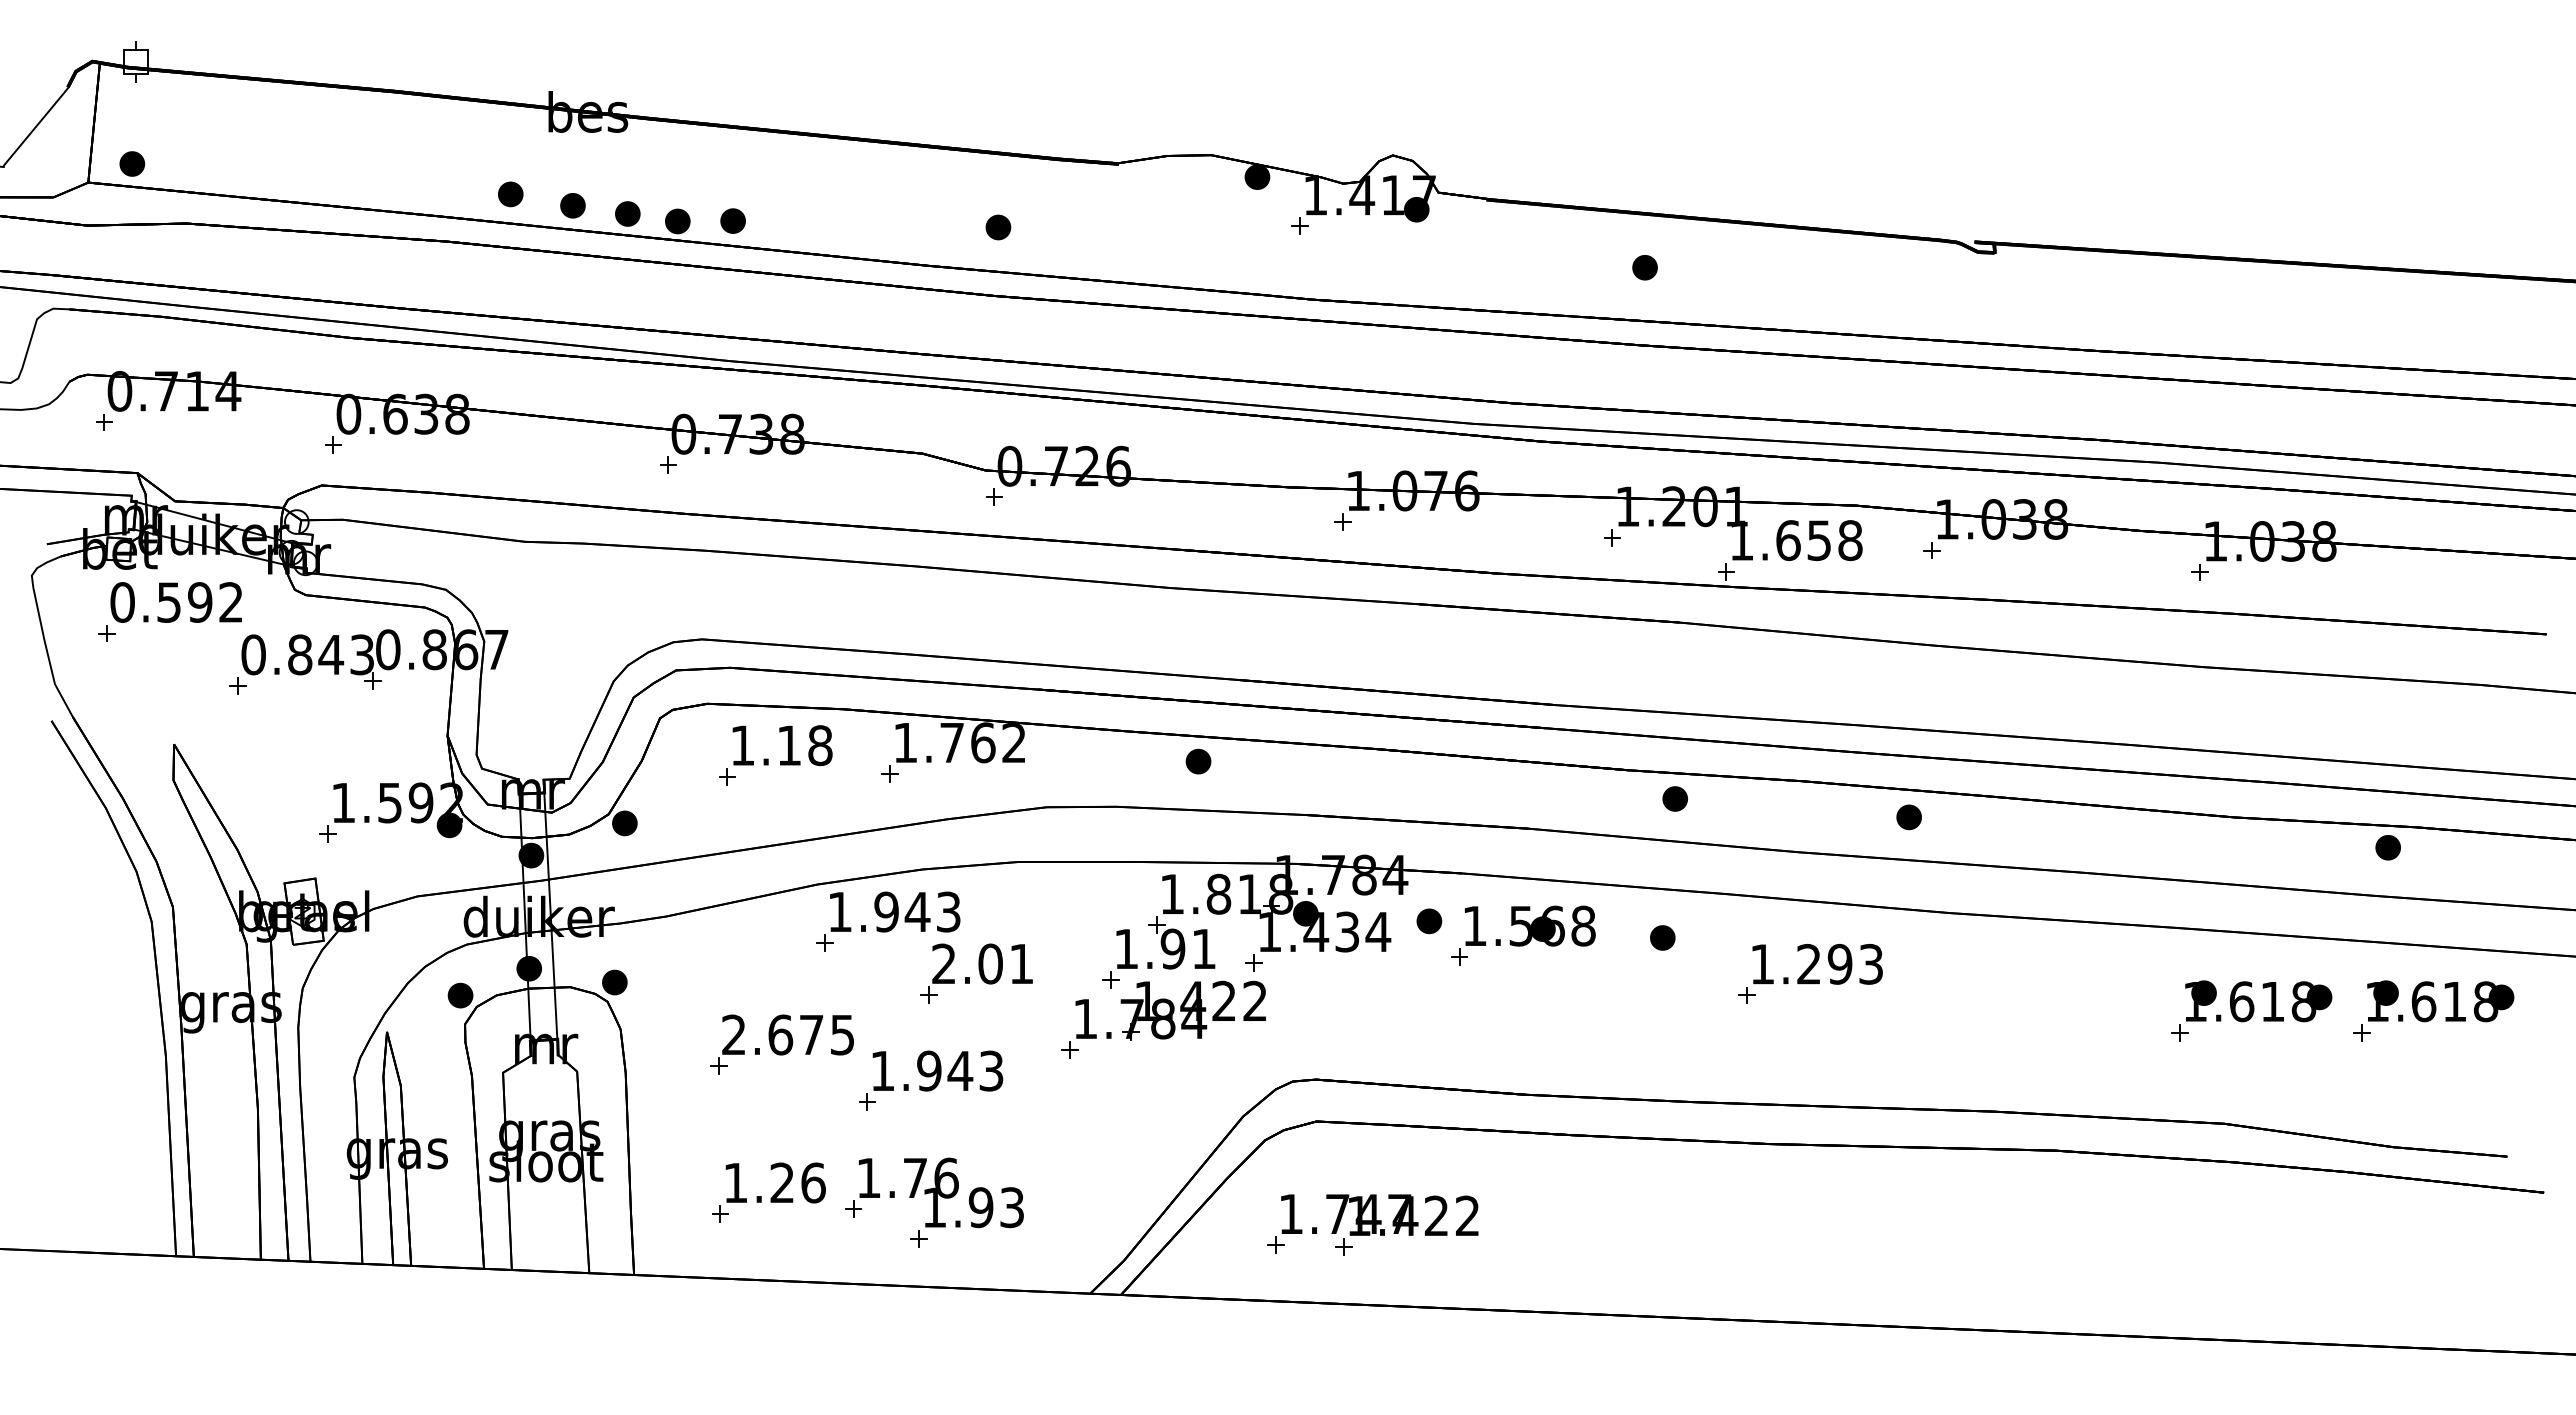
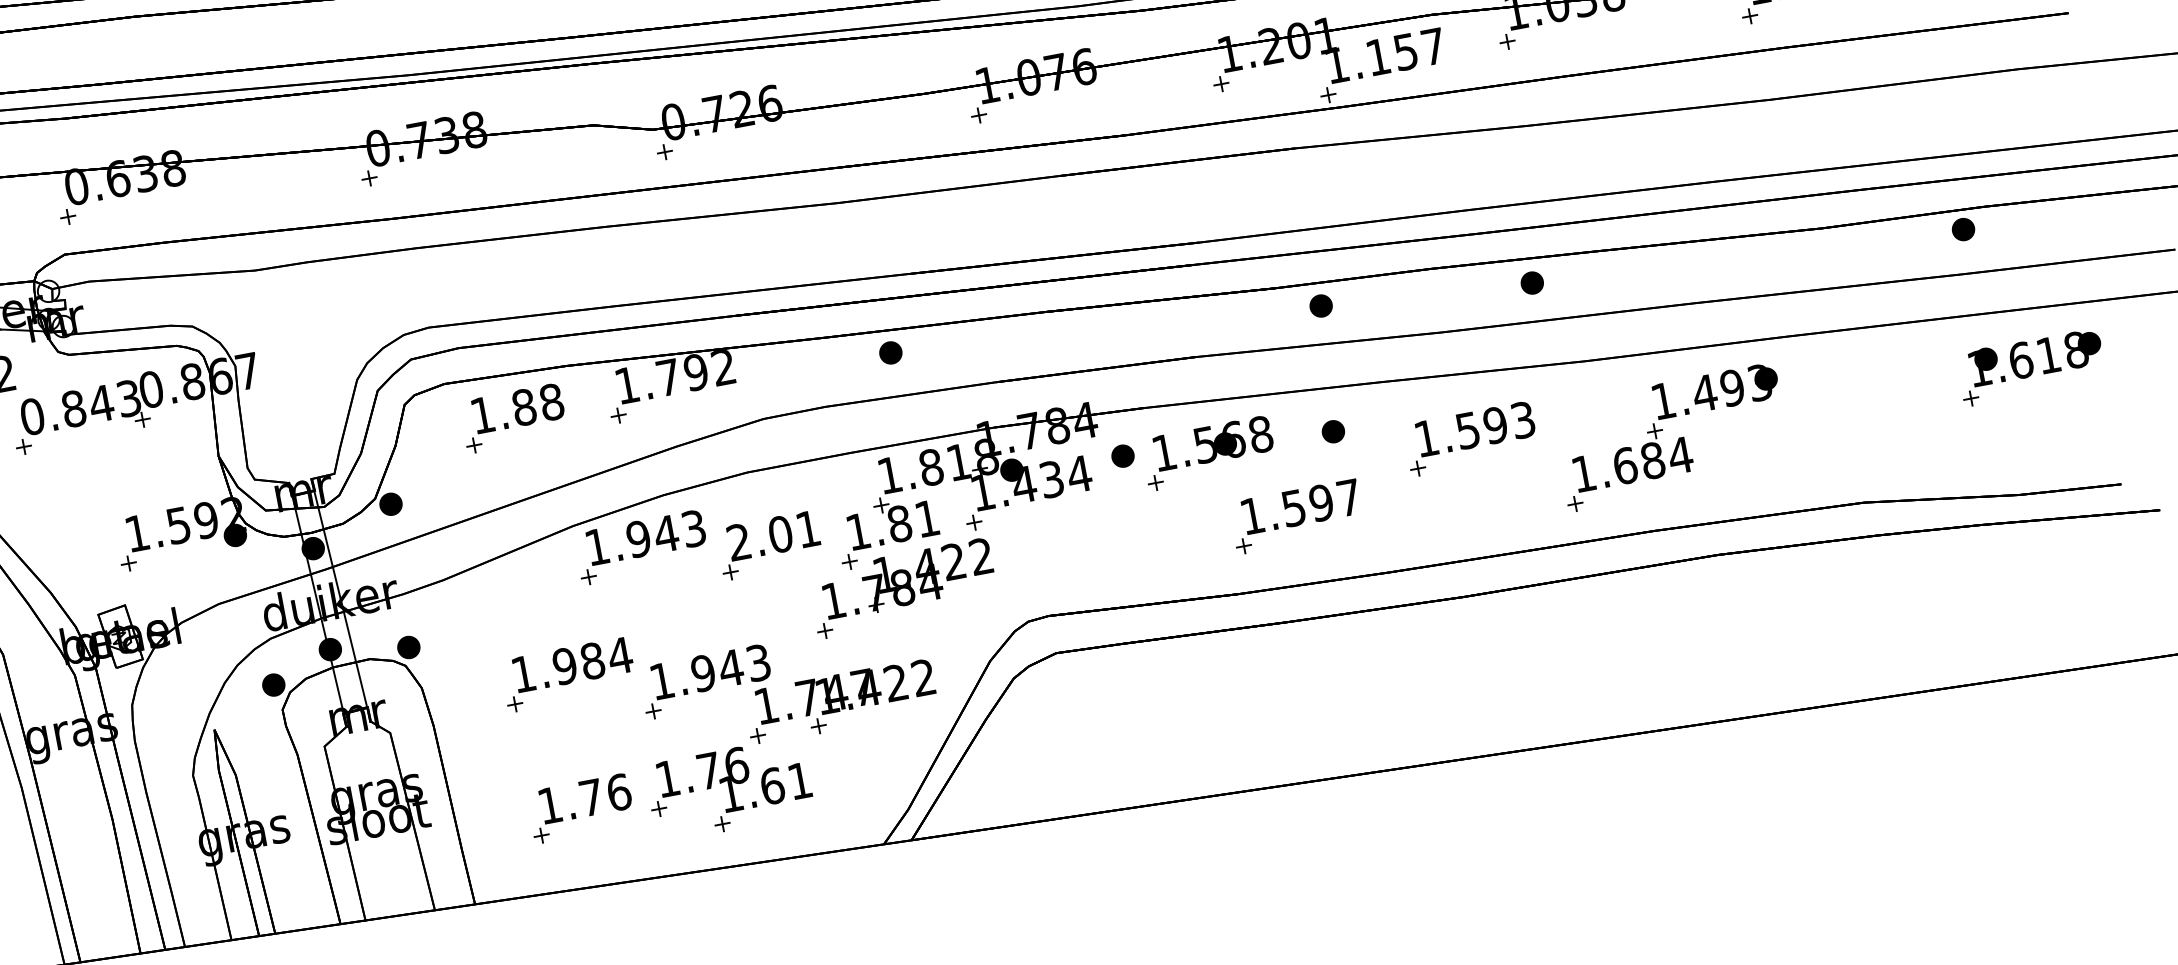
text: (1819, 540) -> (1406, 51), 1.658 -> 1.157
text: (983, 742) -> (696, 372), 1.762 -> 1.792
text: (789, 745) -> (524, 407), 1.18 -> 1.88
text: (1172, 948) -> (899, 523), 1.91 -> 1.81
text: (1808, 963) -> (1467, 429), 1.293 -> 1.593
part: (976, 973) -> (769, 545), moved
part: (2251, 1010) -> (1869, 397), removed
part: (2035, 1016) -> (1678, 438), added
part: (1605, 1022) -> (1296, 516), added
text: (788, 1034) -> (572, 664), 2.675 -> 1.984
text: (781, 1182) -> (590, 797), 1.26 -> 1.76
text: (995, 1207) -> (785, 783), 1.93 -> 1.61
part: (1372, 1224) -> (840, 701), moved

